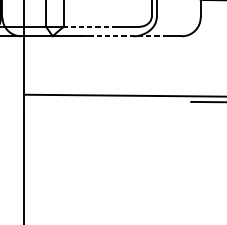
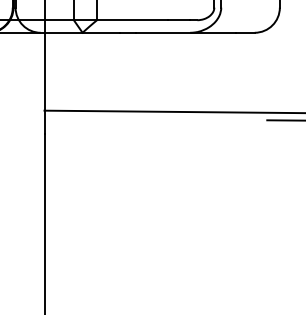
line: (90, 27) -> (132, 20), dashed -> solid
line: (130, 36) -> (186, 32), dashed -> solid

